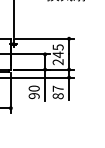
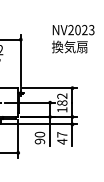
text: (58, 54) -> (62, 102), 245 -> 182
text: (58, 96) -> (62, 141), 87 -> 47

